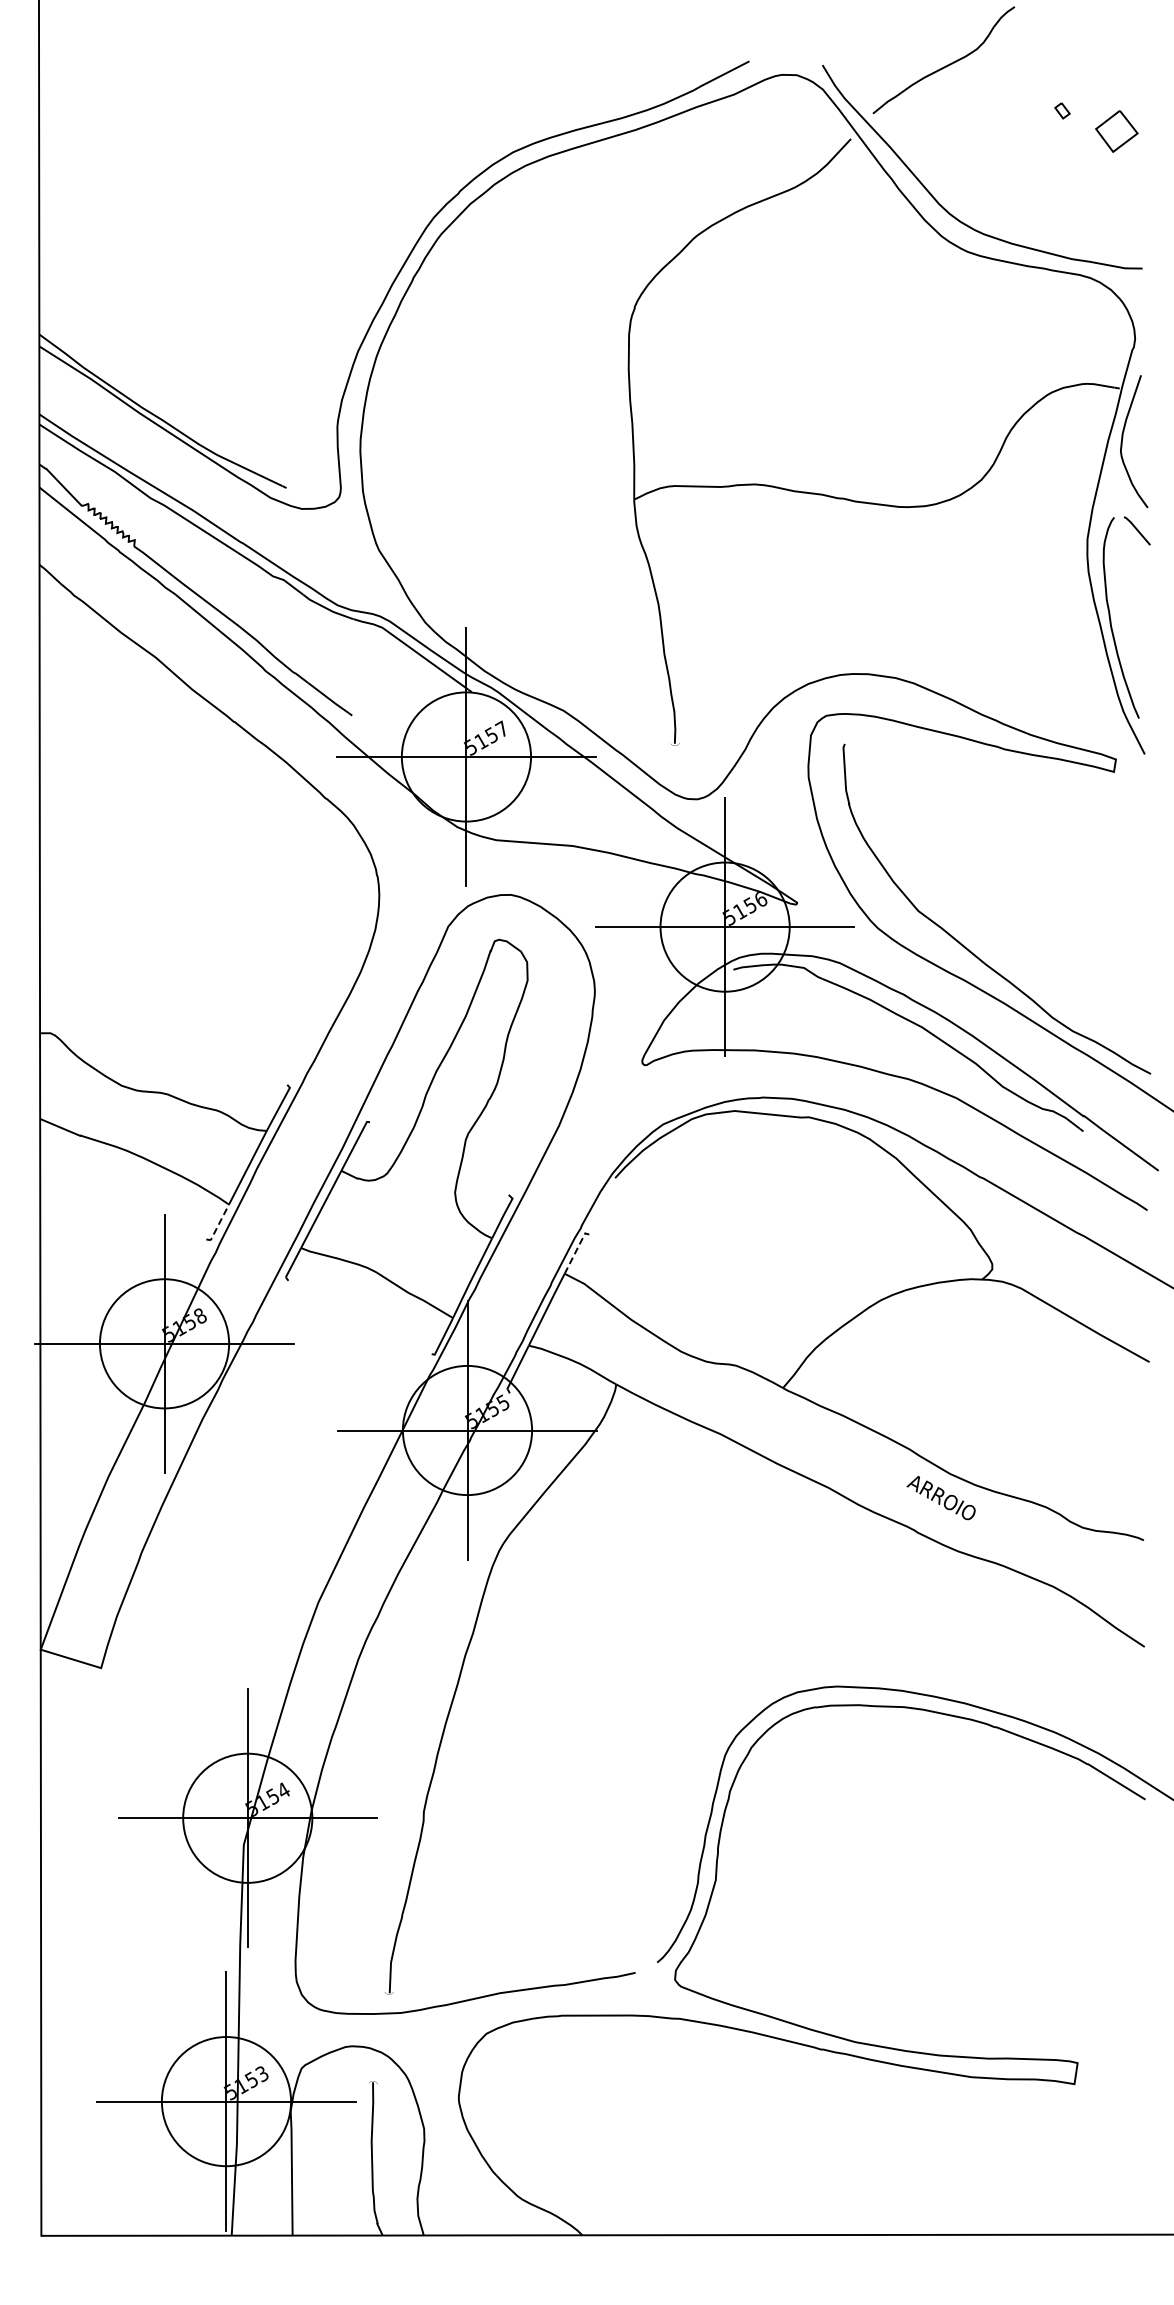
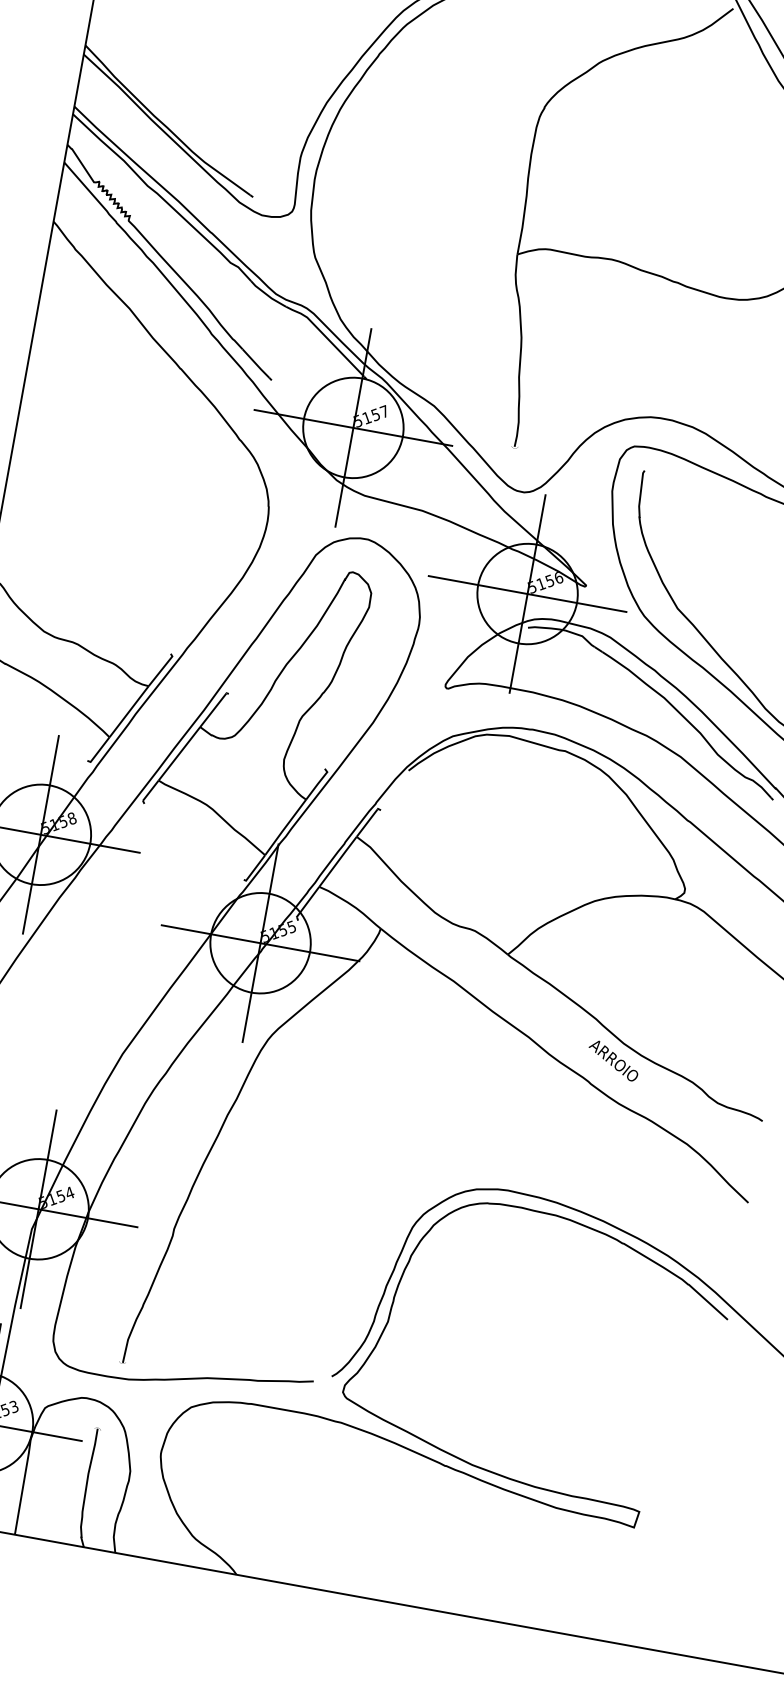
line: (218, 1224) -> (98, 751), dashed -> solid
line: (574, 1254) -> (366, 823), dashed -> solid

